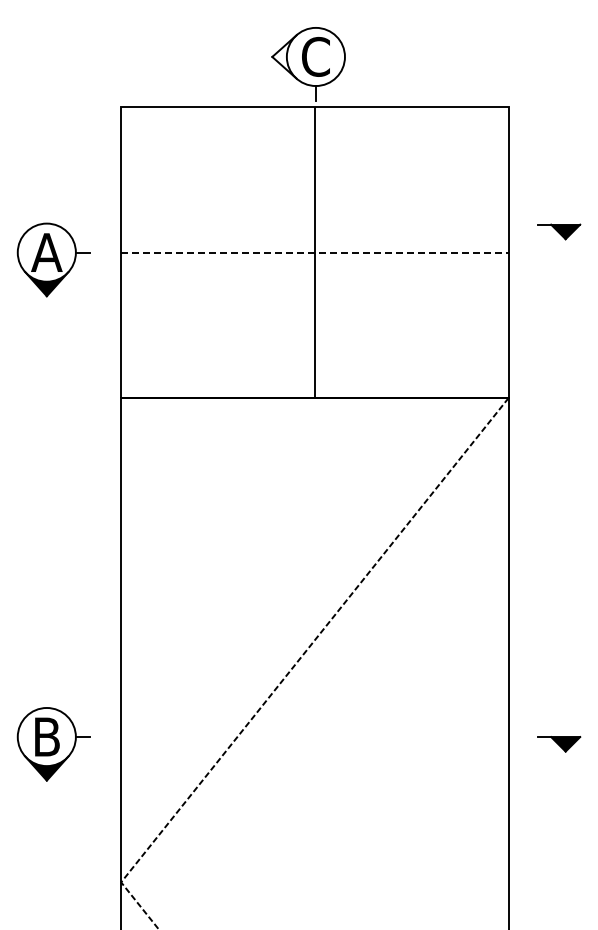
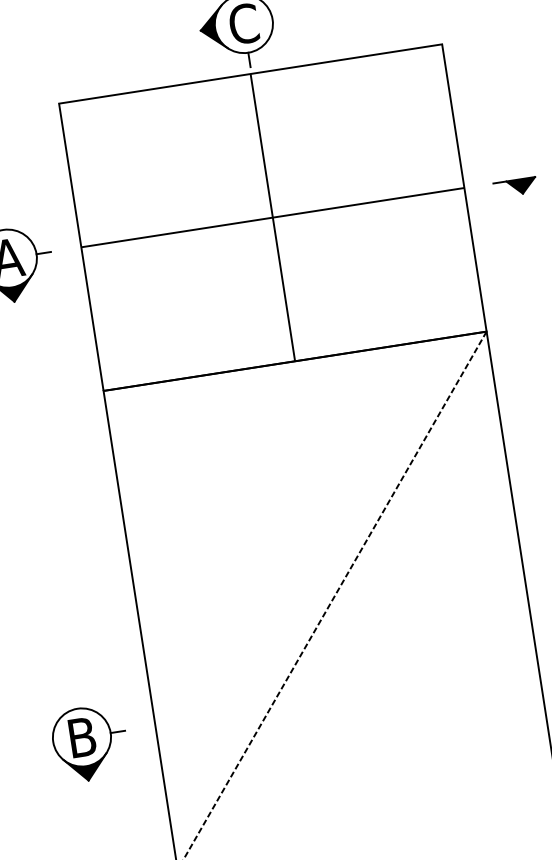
fill: (284, 56) -> (212, 28), added
part: (559, 231) -> (515, 186), moved
line: (314, 252) -> (272, 217), dashed -> solid

